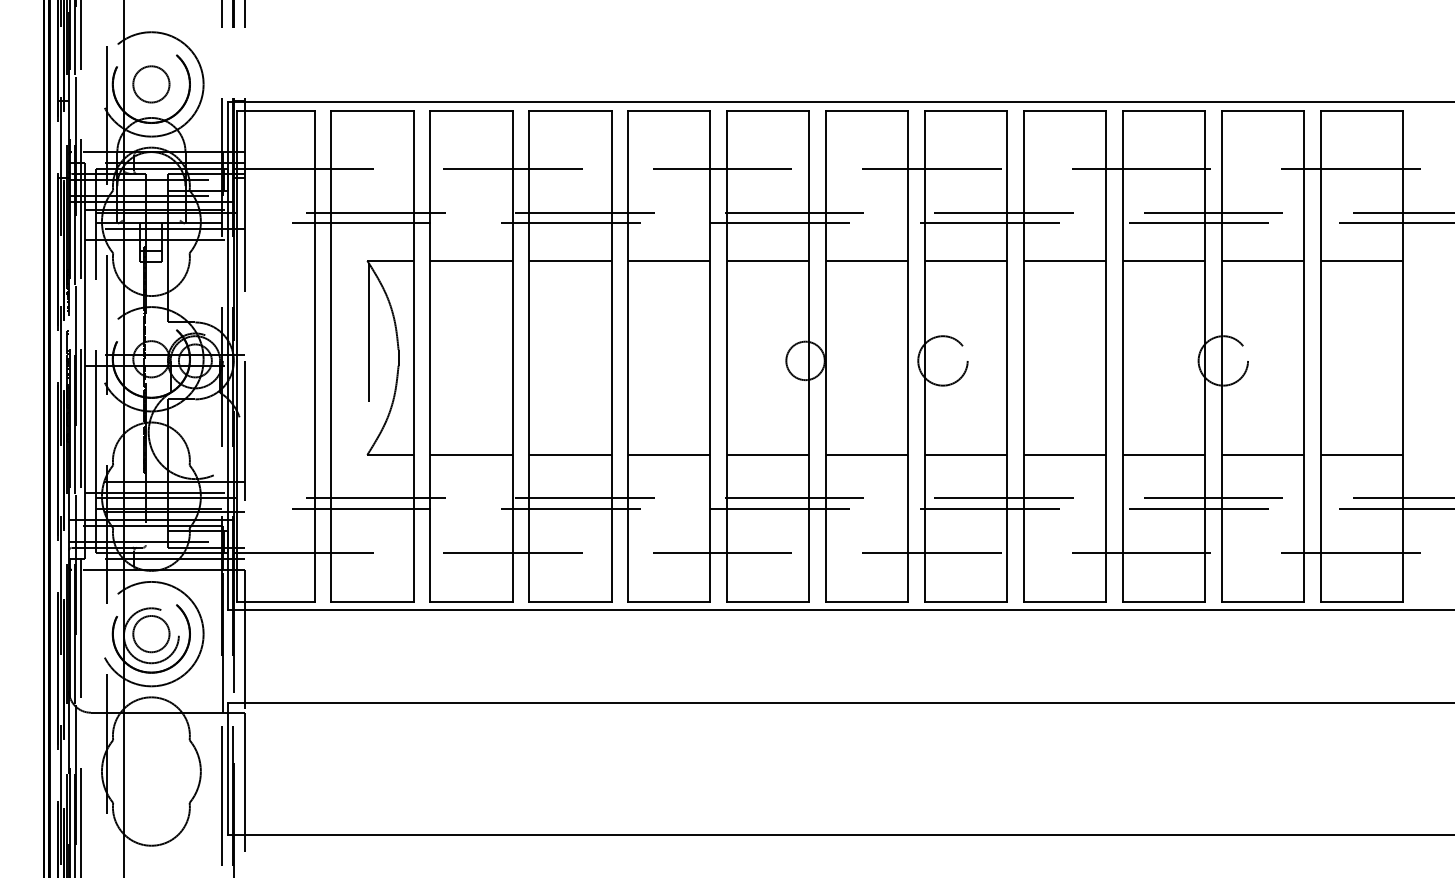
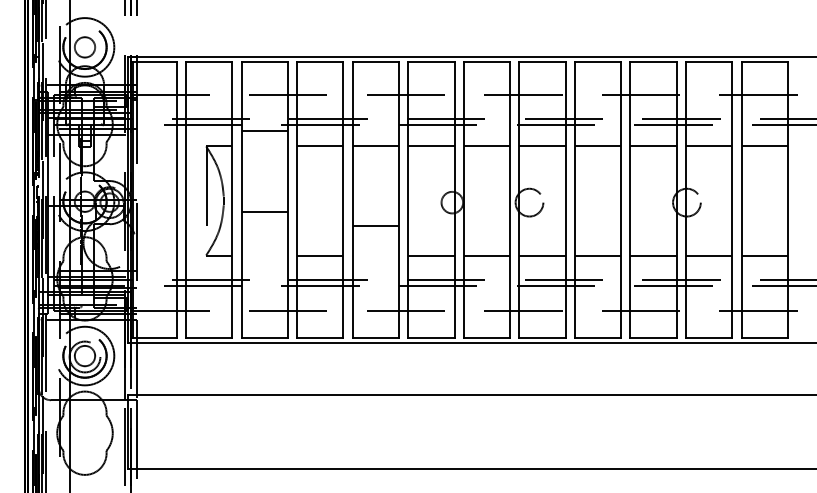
line: (471, 260) -> (264, 131), moved
line: (471, 455) -> (264, 211), moved
line: (668, 455) -> (375, 225), moved

